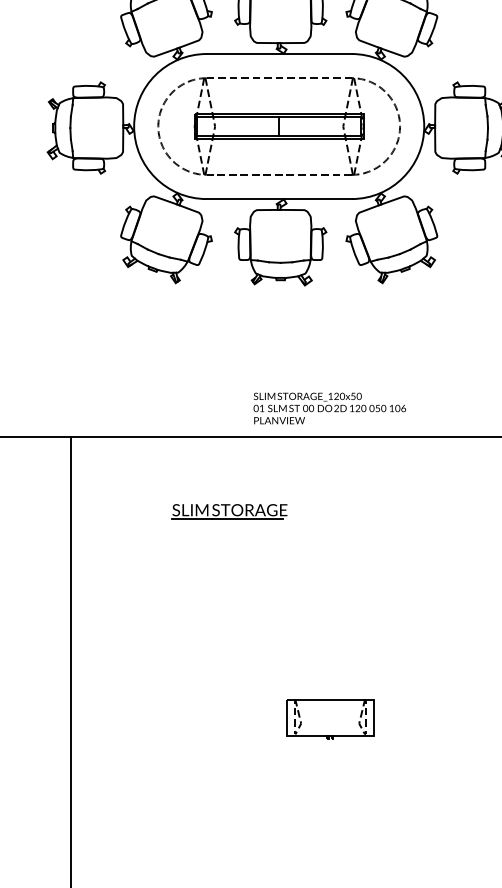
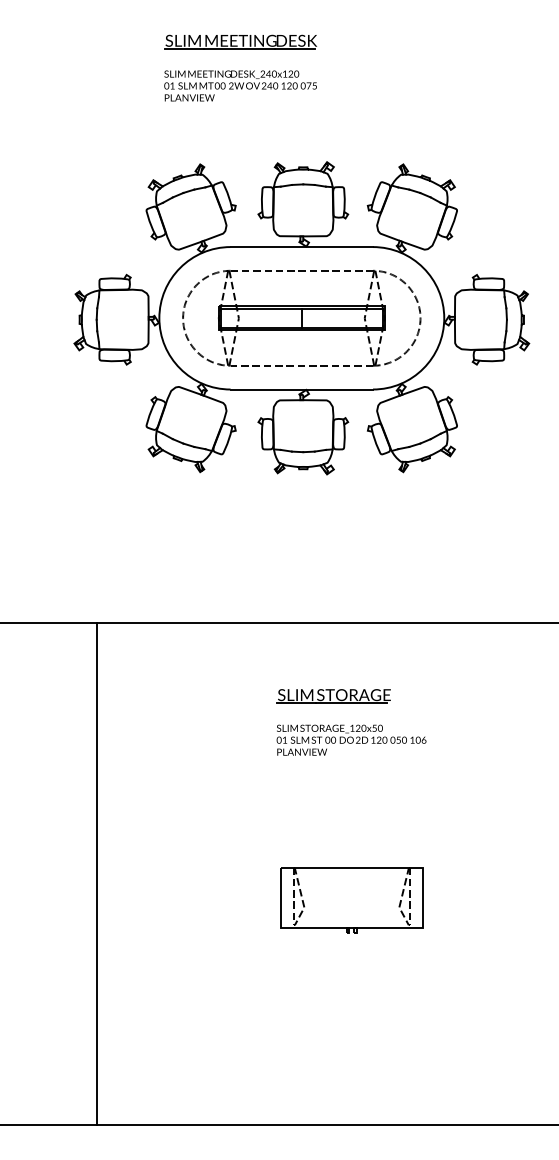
text: (329, 407) -> (351, 739), moved
part: (228, 511) -> (333, 696), moved
part: (329, 719) -> (351, 900), size x1.67

